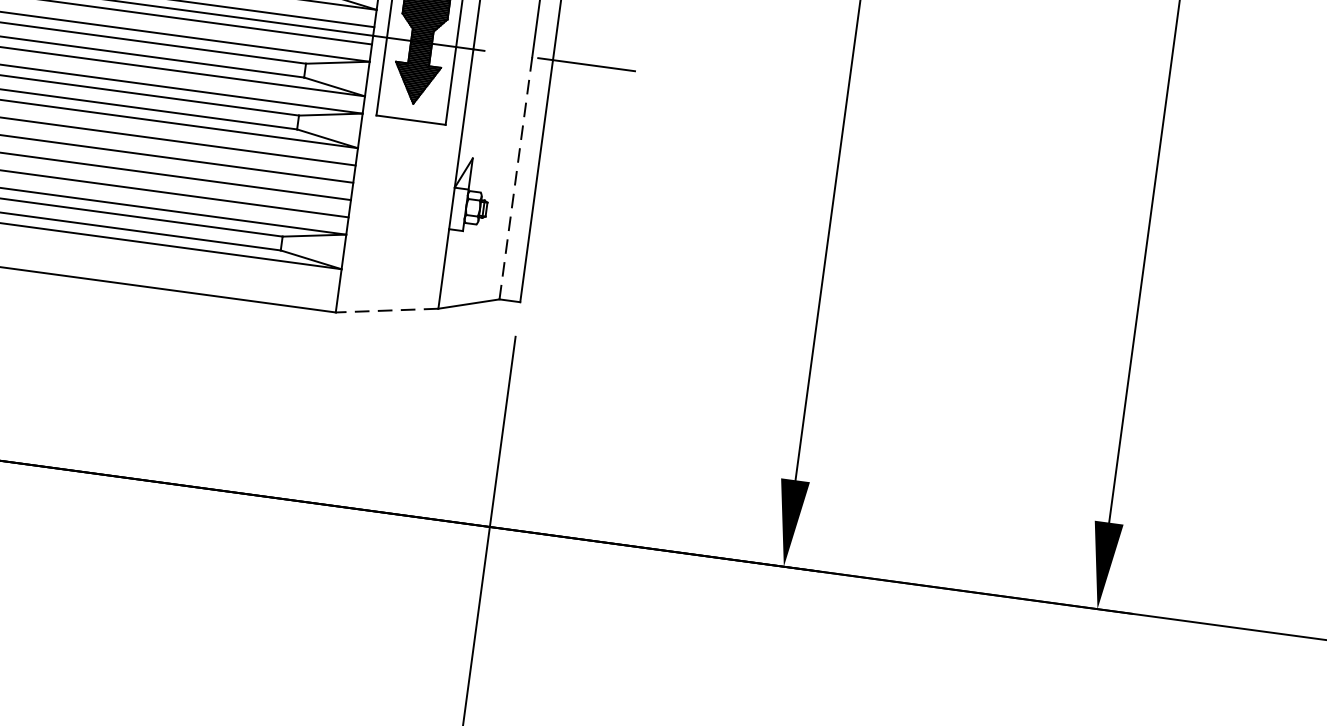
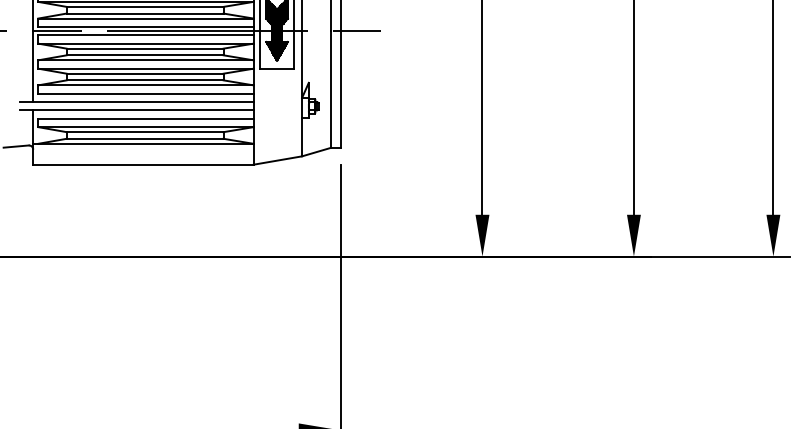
line: (515, 178) -> (330, 89), dashed -> solid
line: (386, 310) -> (277, 160), dashed -> solid

